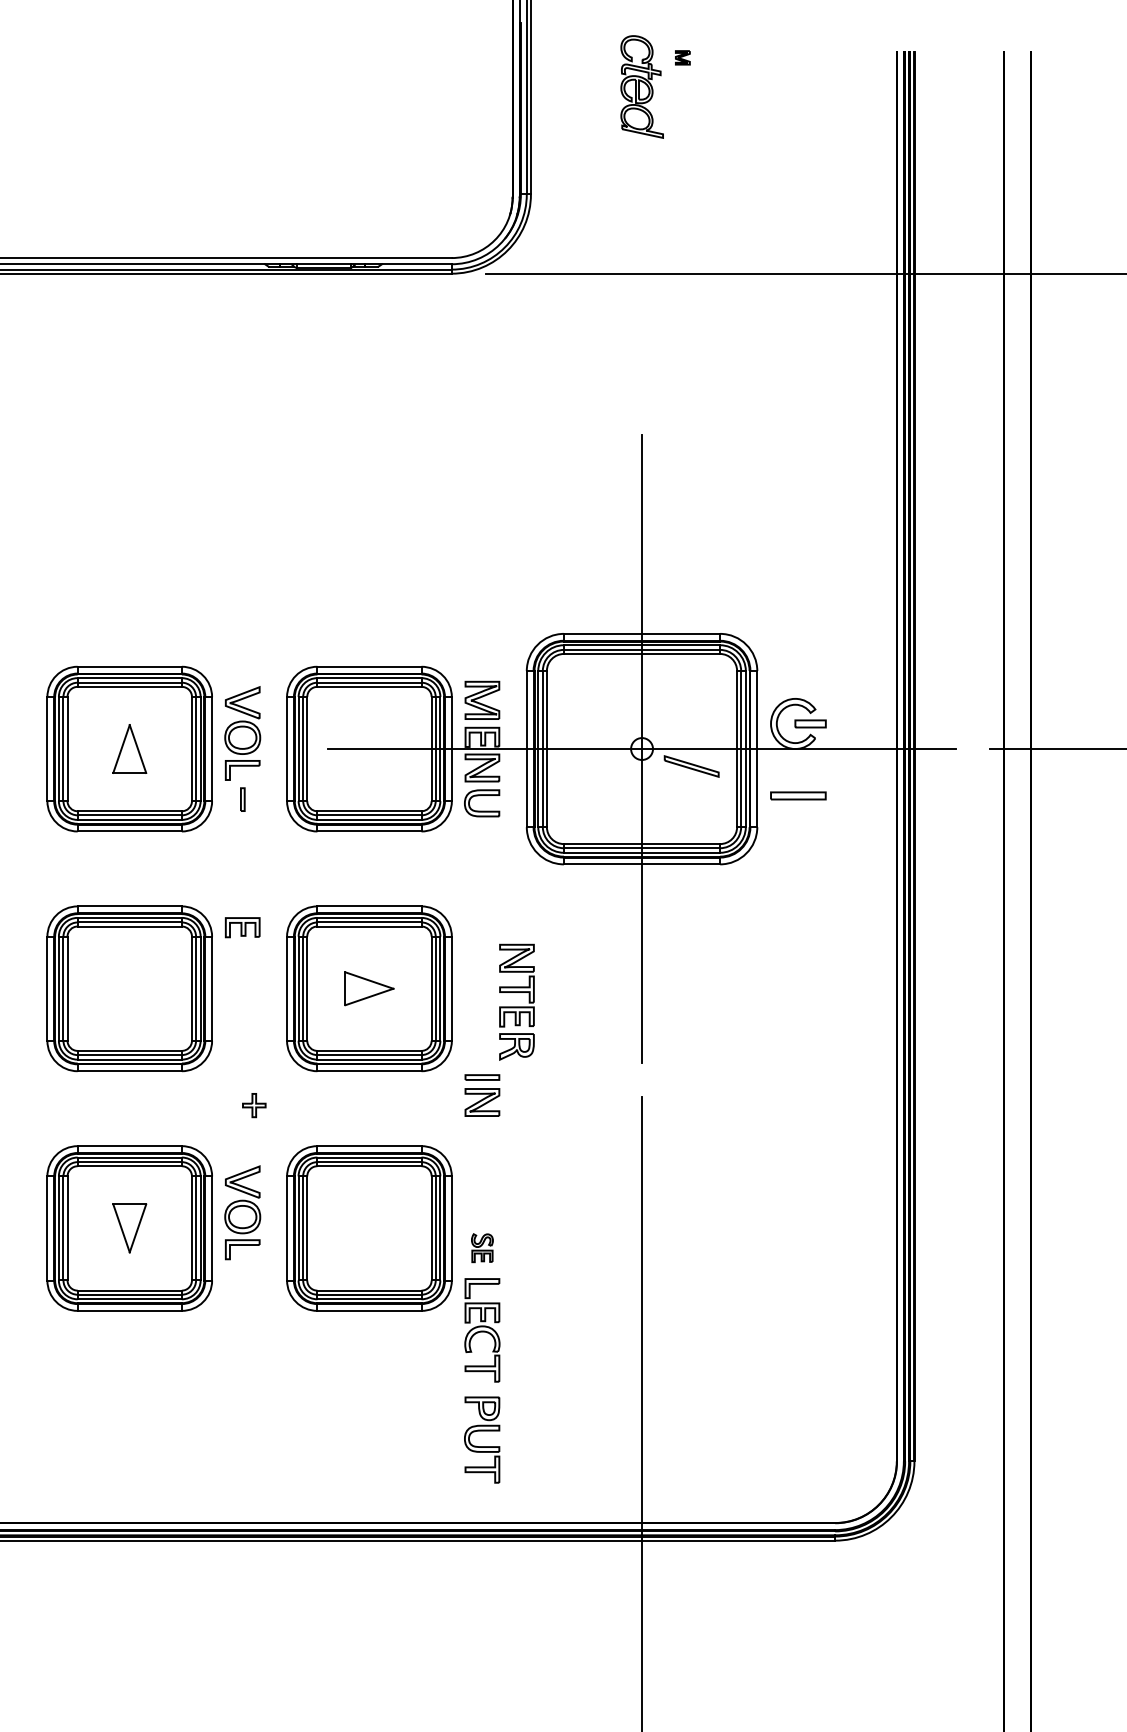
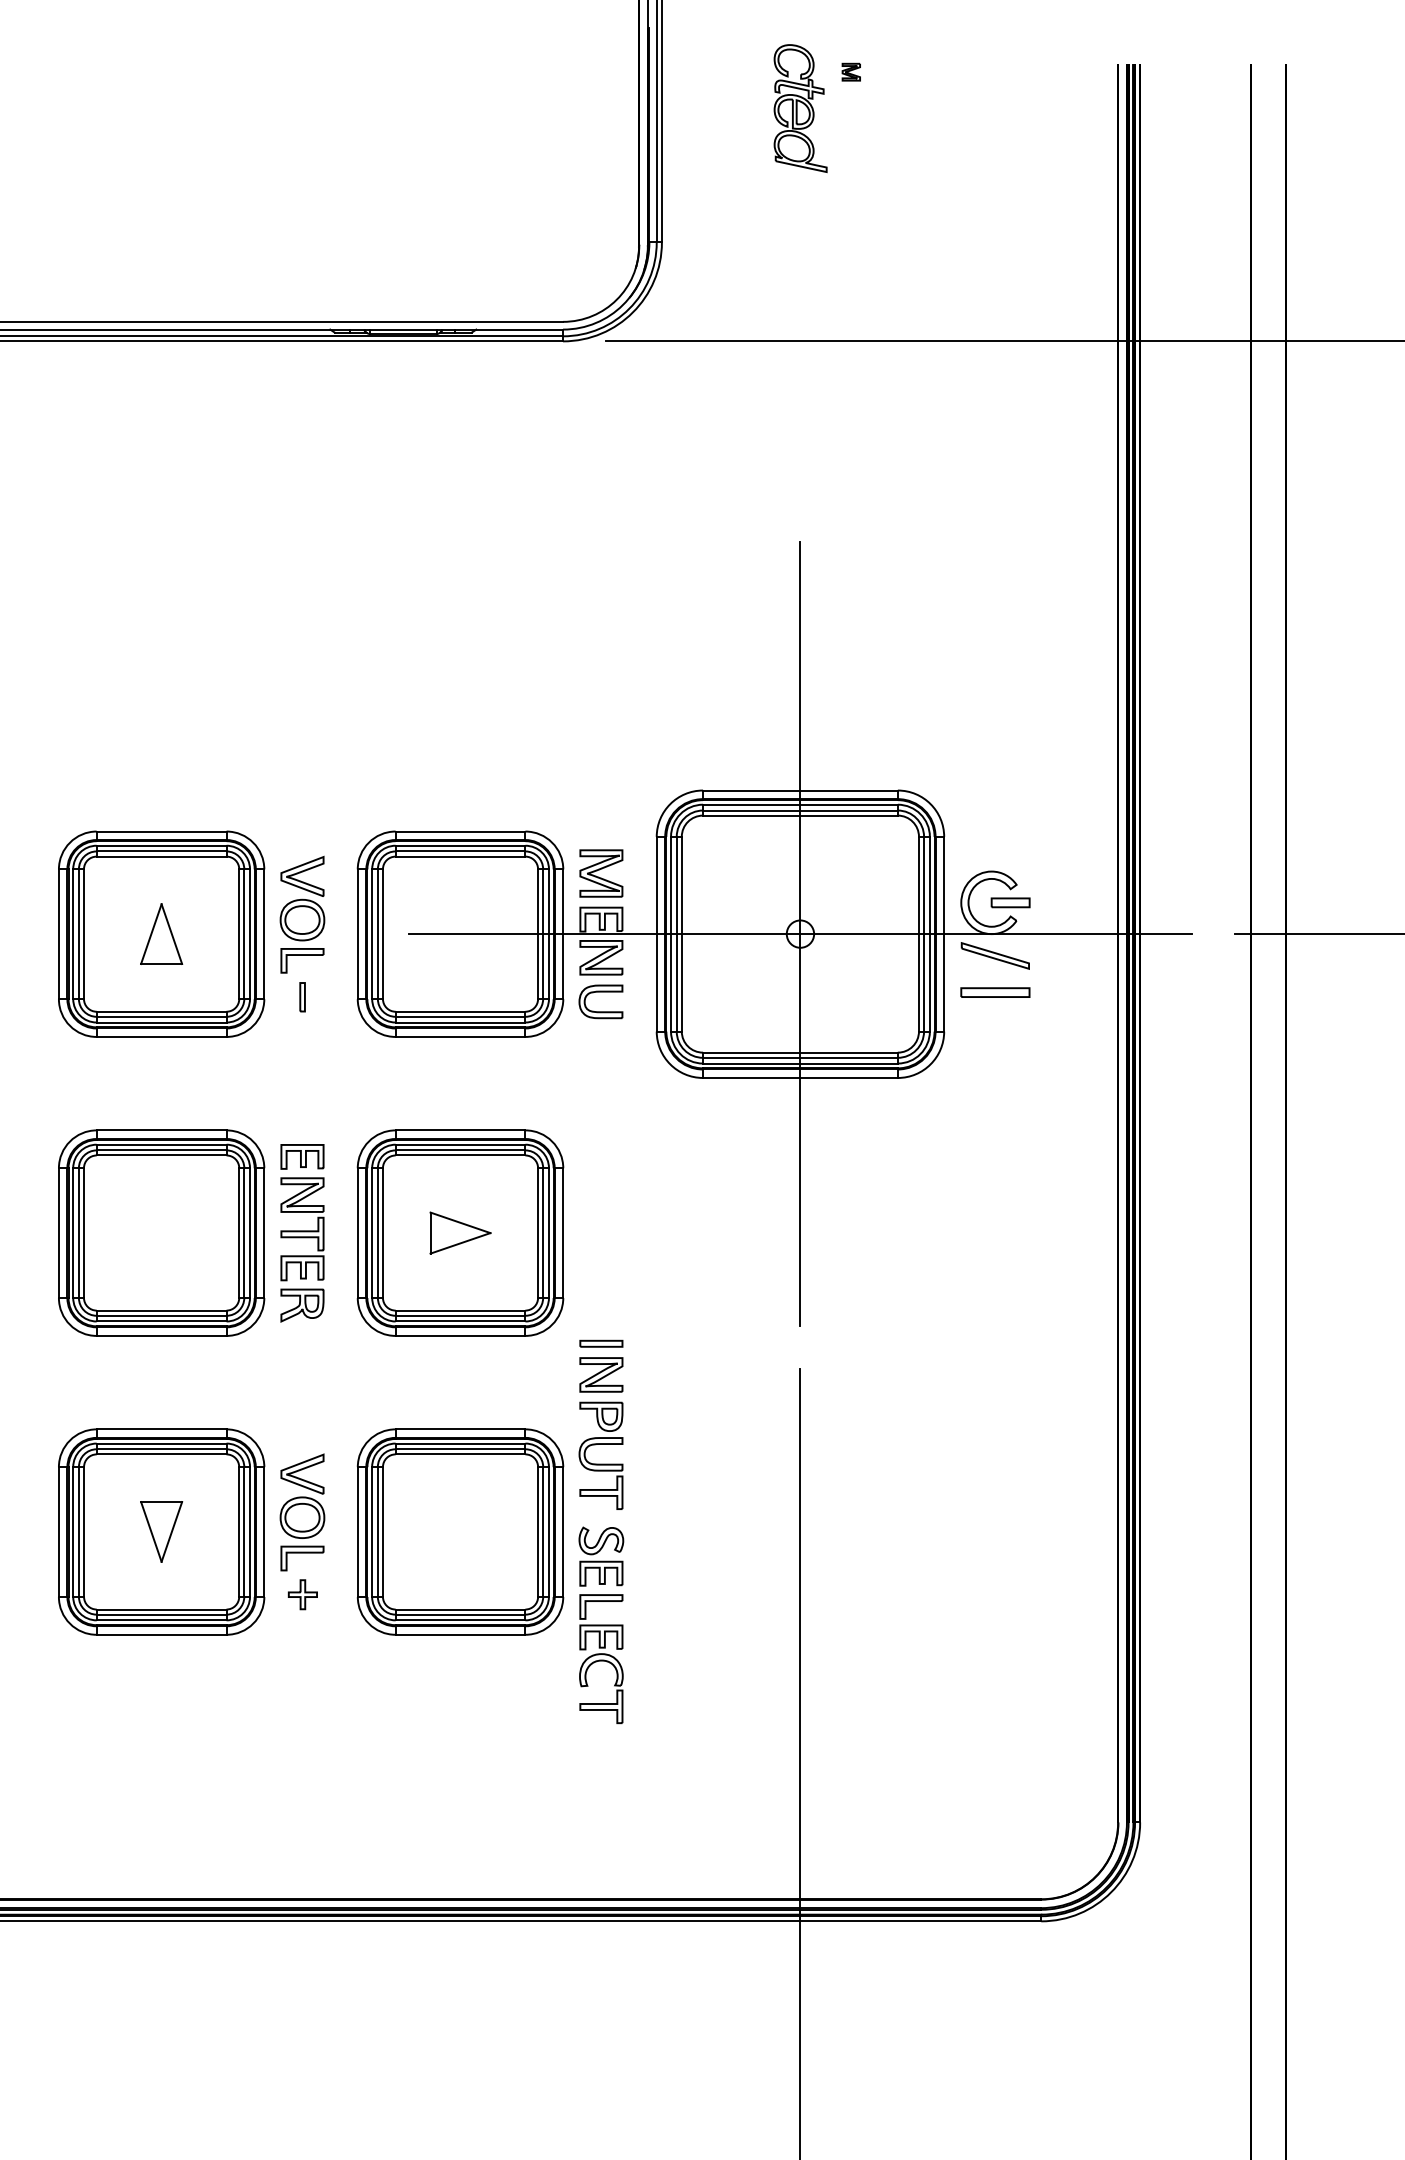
part: (691, 766) -> (994, 955), moved
part: (516, 1001) -> (302, 1249), moved
part: (253, 1105) -> (302, 1594), moved
part: (482, 1248) -> (601, 1556), size x1.67
part: (481, 1446) -> (600, 1463), moved

